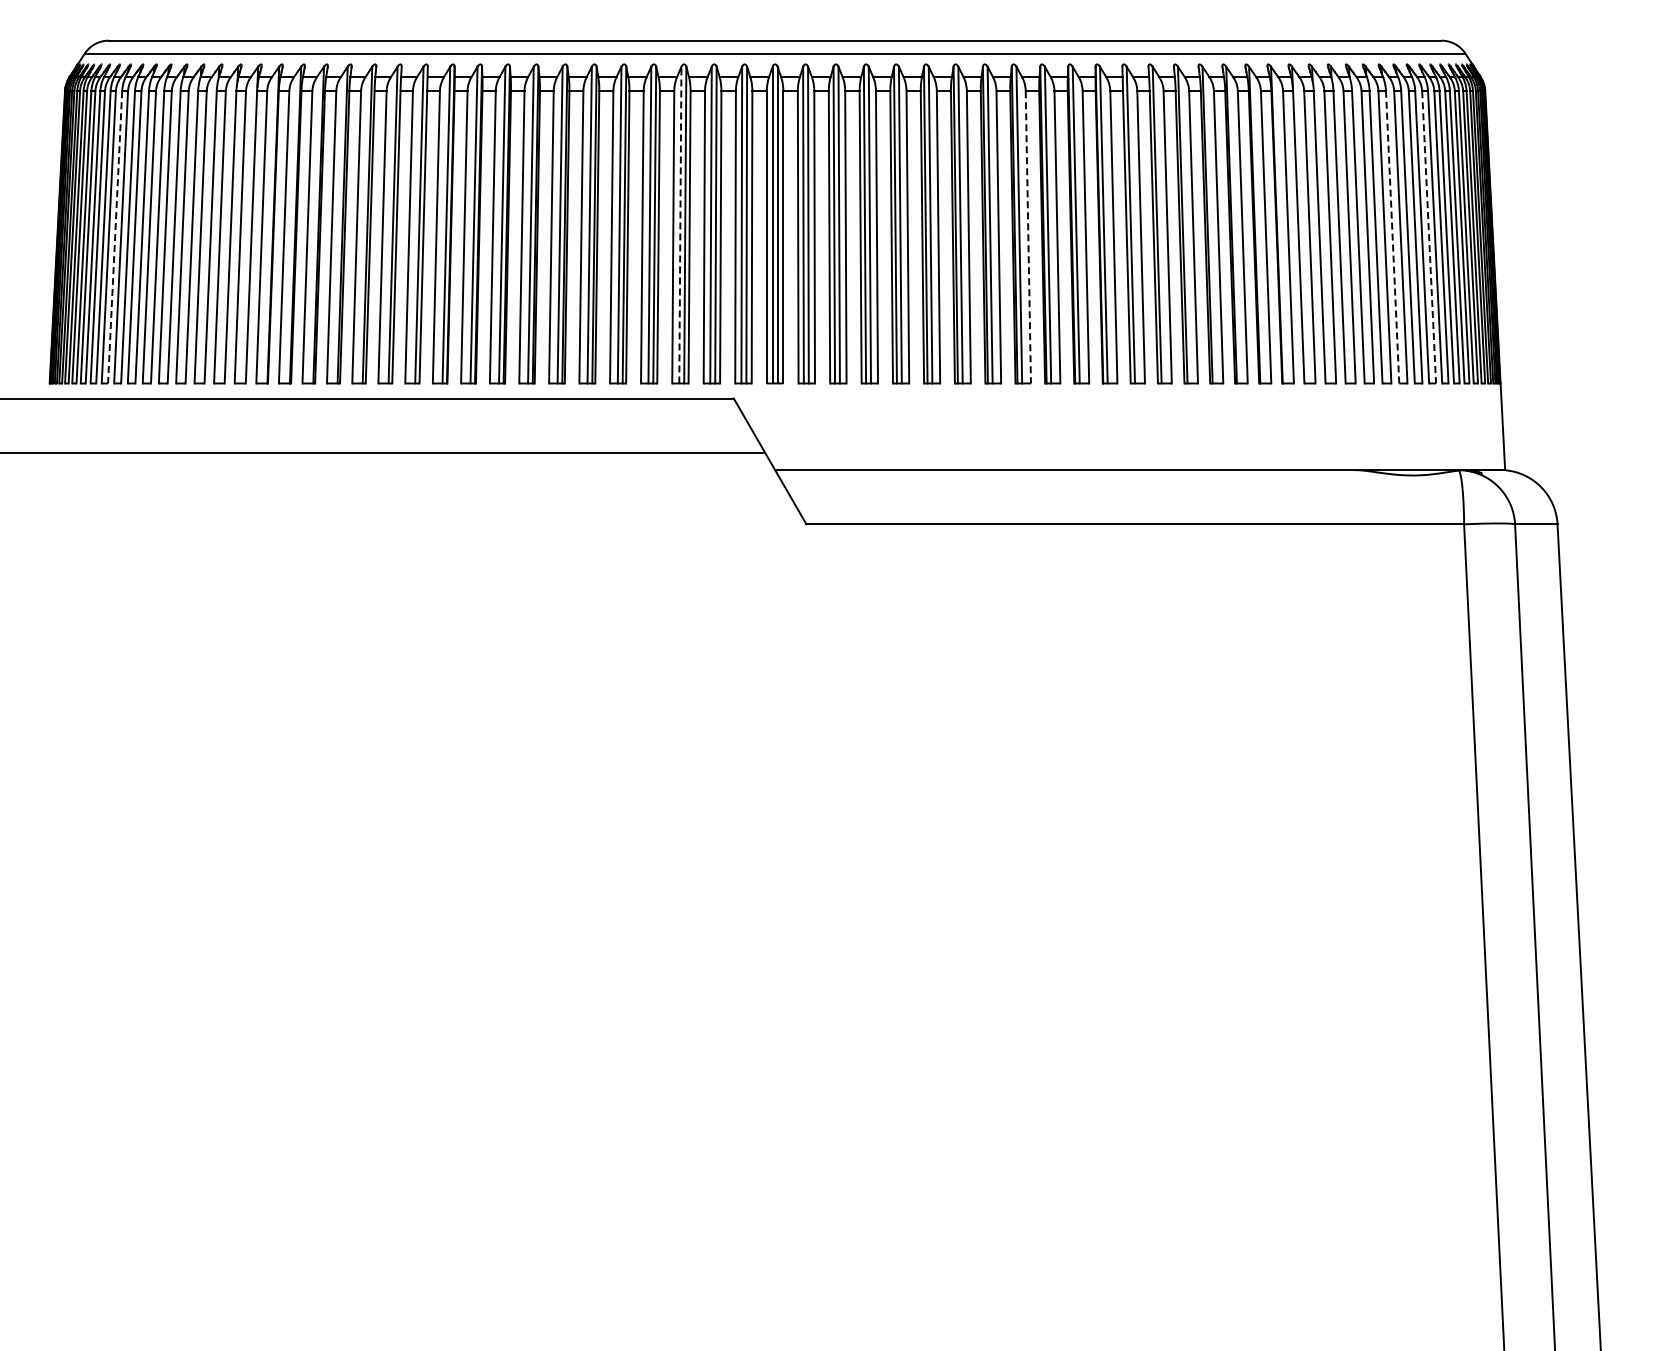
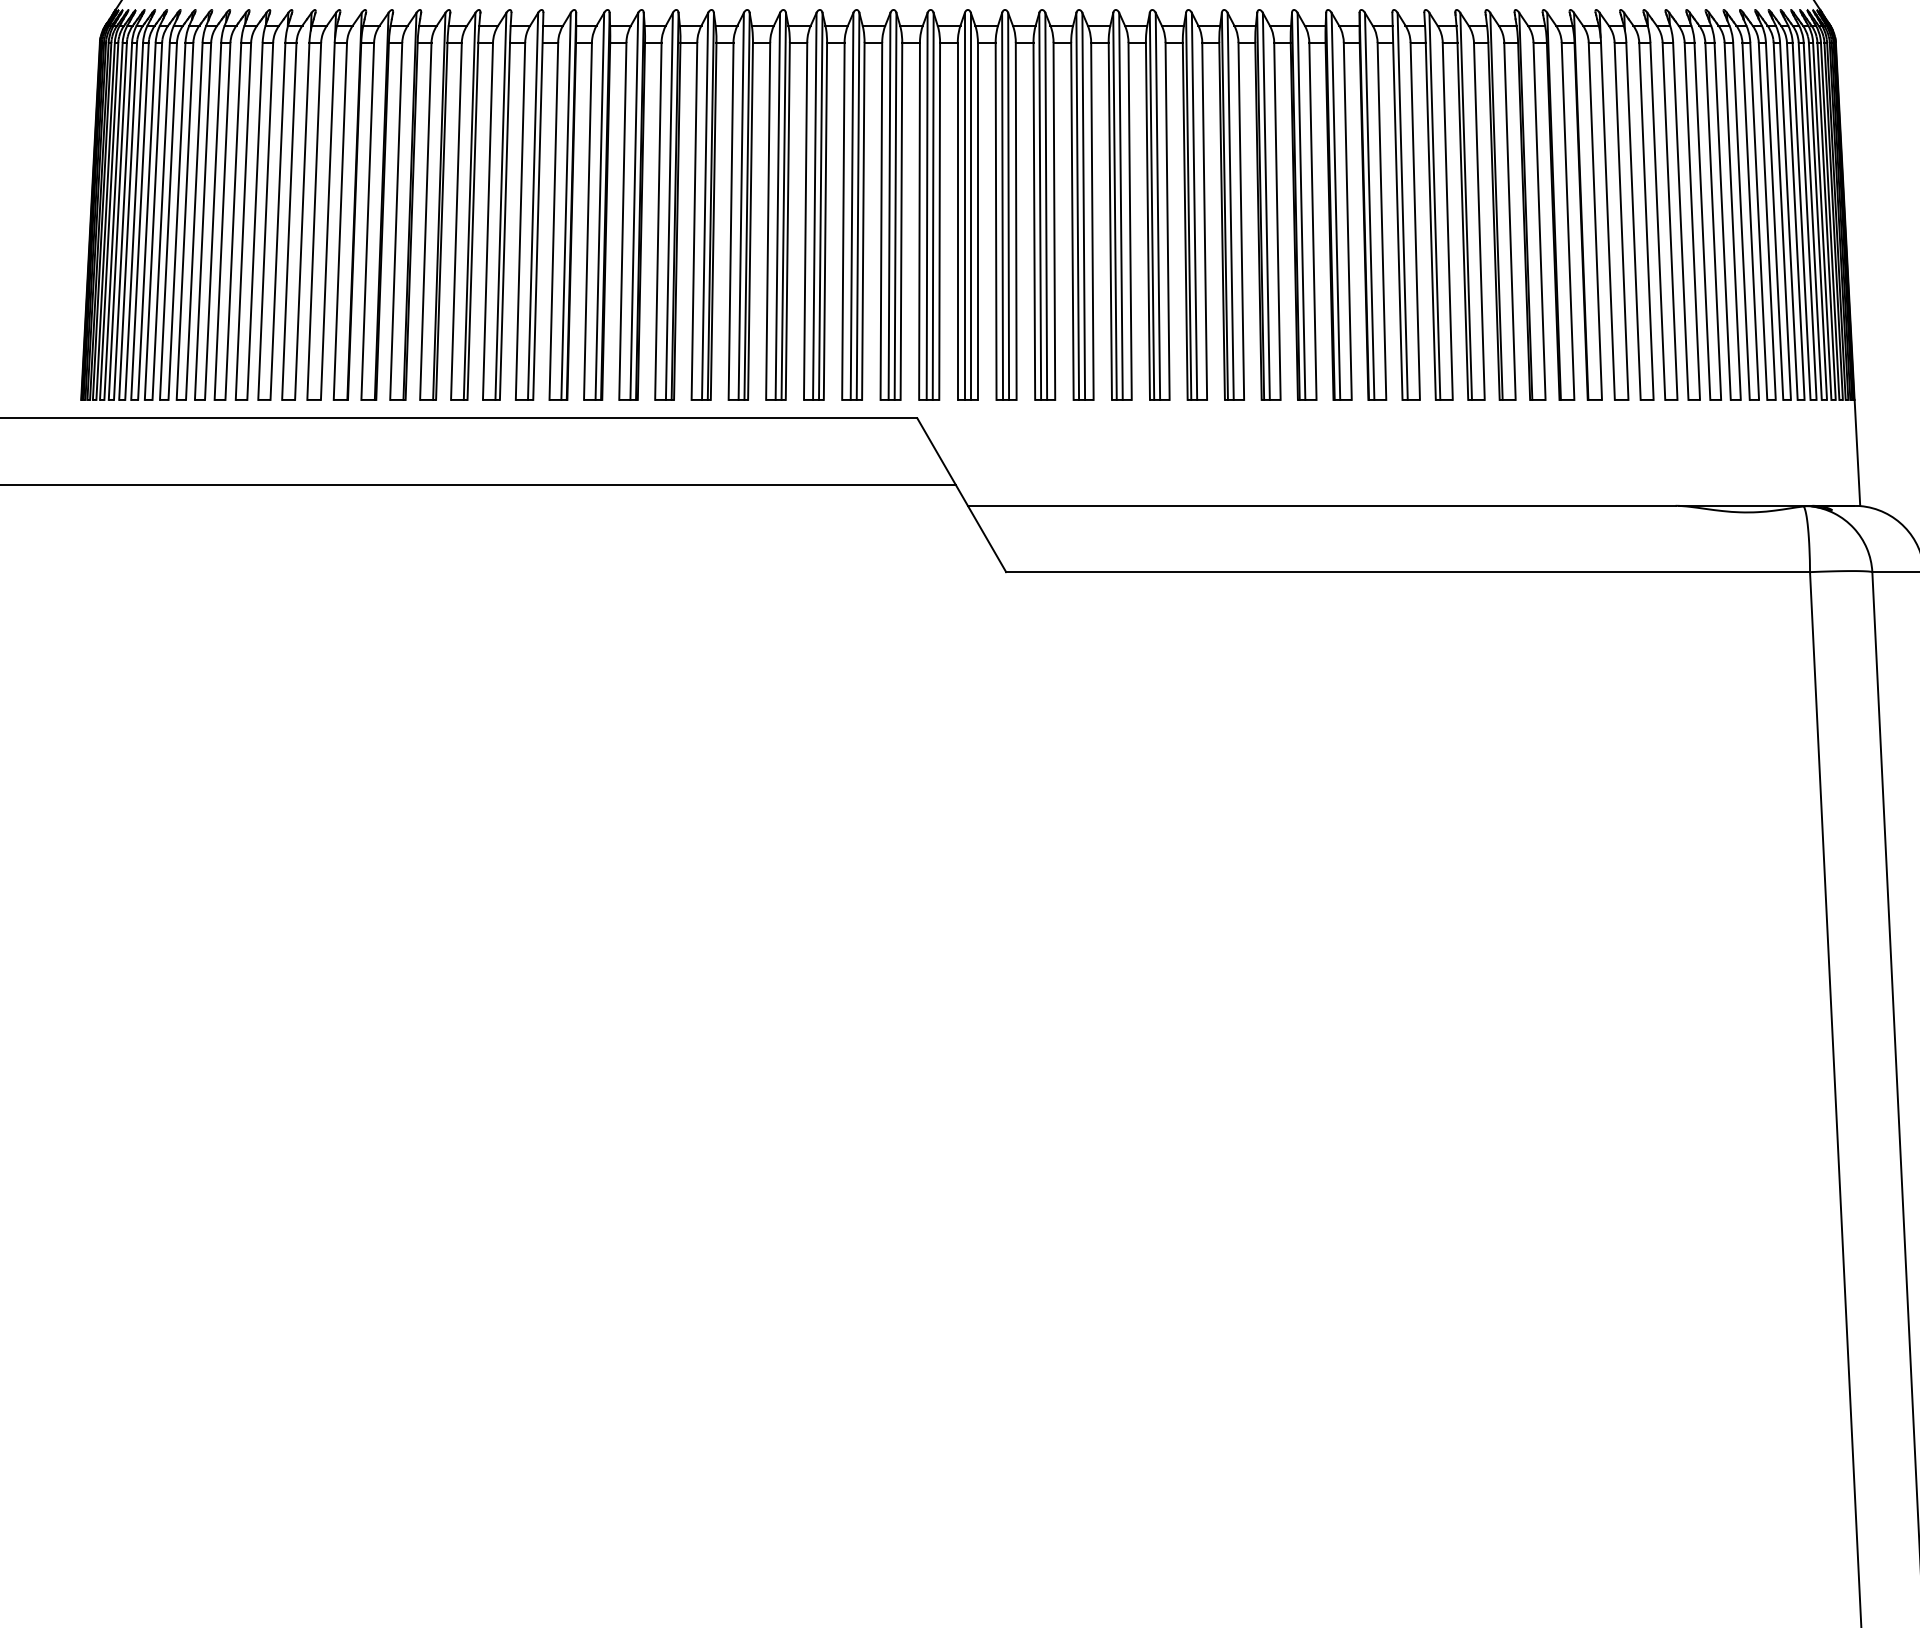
line: (680, 224) -> (852, 205), dashed -> solid
line: (1392, 236) -> (1722, 220), dashed -> solid
line: (115, 237) -> (161, 221), dashed -> solid
line: (1028, 237) -> (1277, 221), dashed -> solid
line: (1429, 237) -> (1767, 221), dashed -> solid

